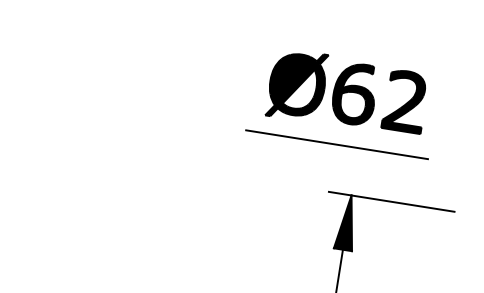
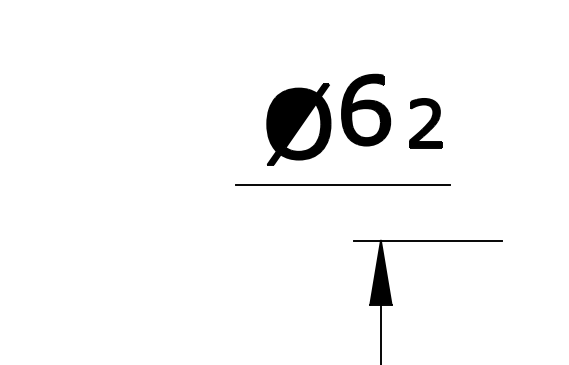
part: (355, 93) -> (366, 109), moved
part: (405, 100) -> (425, 122), size x0.7
line: (336, 143) -> (342, 184), moved

